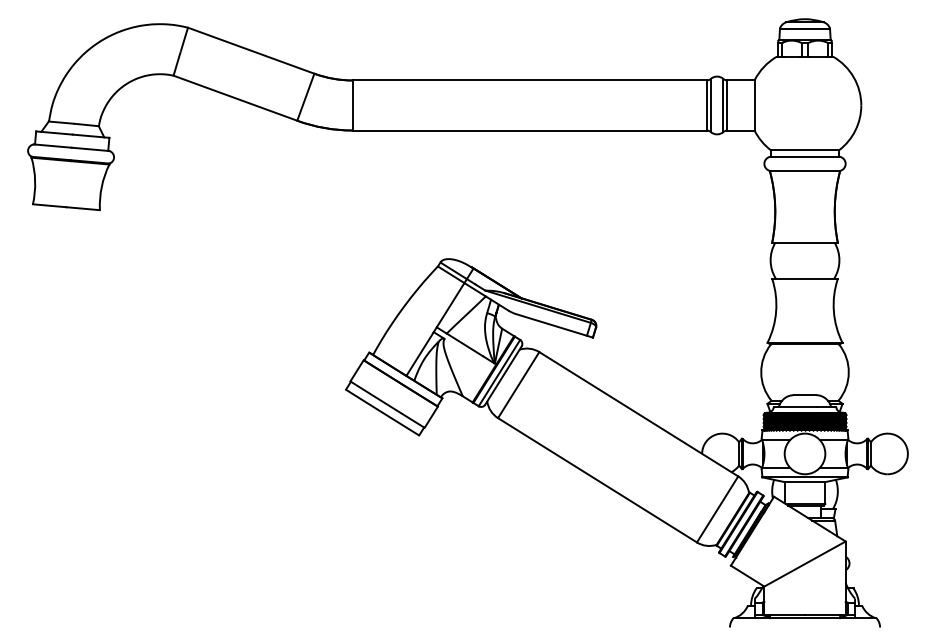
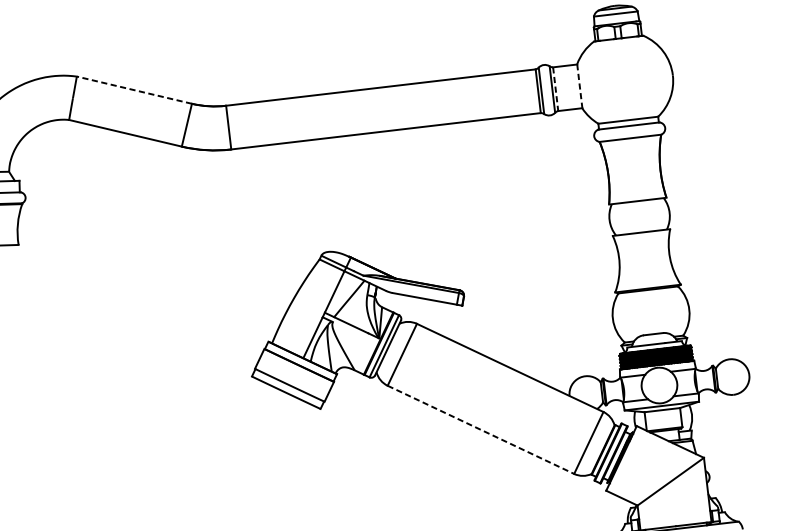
line: (250, 50) -> (133, 90), solid -> dashed
line: (727, 105) -> (556, 89), solid -> dashed
line: (754, 105) -> (579, 86), solid -> dashed
line: (597, 480) -> (480, 430), solid -> dashed

